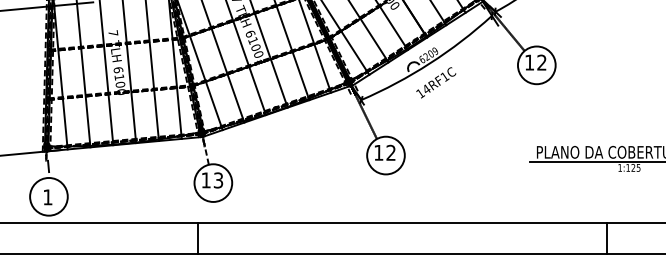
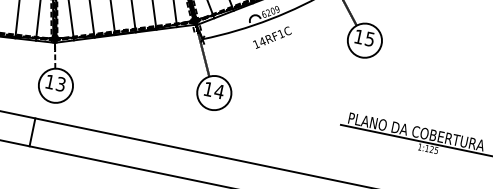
text: (541, 62) -> (369, 39), 12 -> 15
text: (391, 152) -> (219, 91), 12 -> 14

